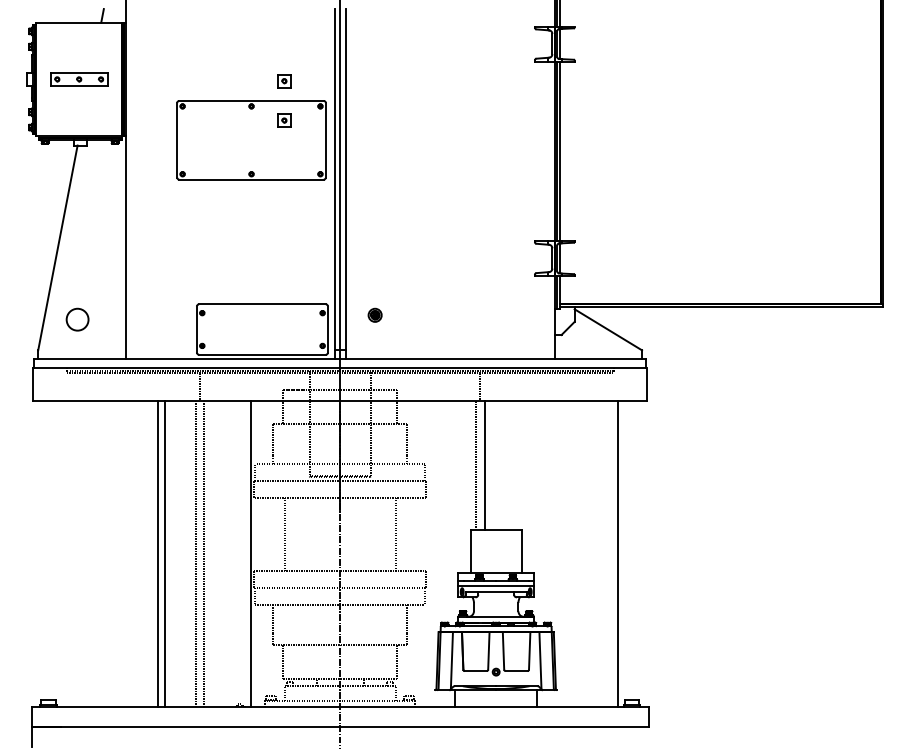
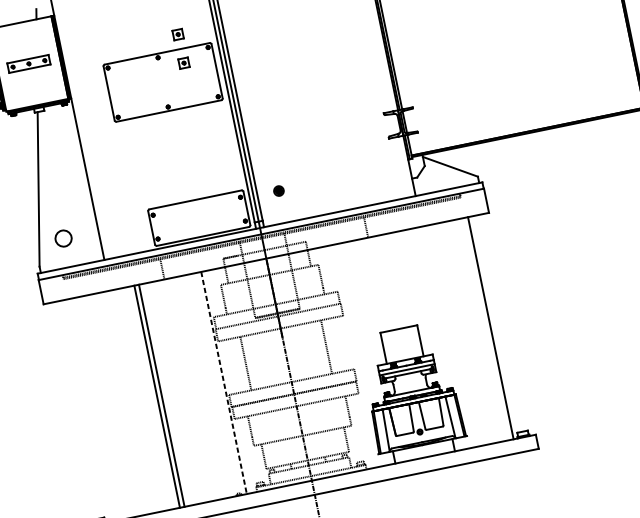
line: (476, 465) -> (374, 284), removed
line: (484, 465) -> (380, 283), removed
line: (195, 554) -> (184, 391), removed
line: (204, 554) -> (190, 390), removed
line: (250, 554) -> (224, 383), solid -> dashed

